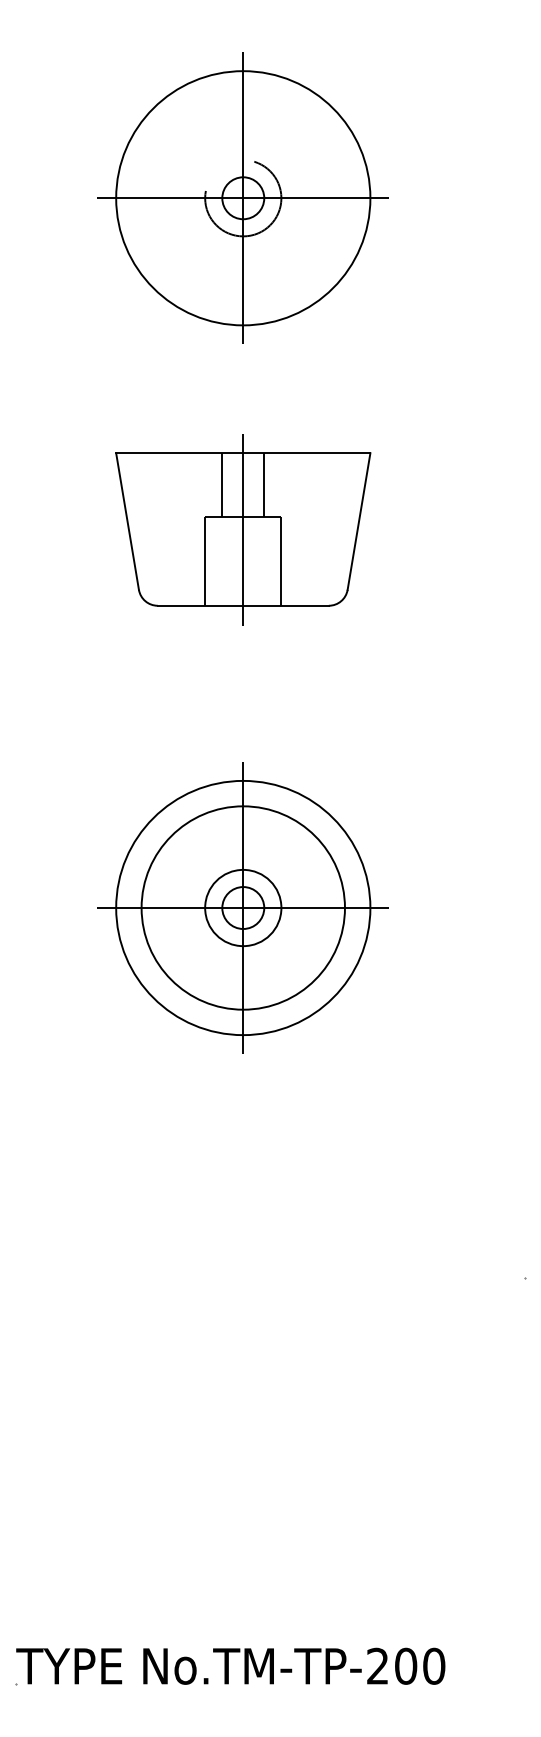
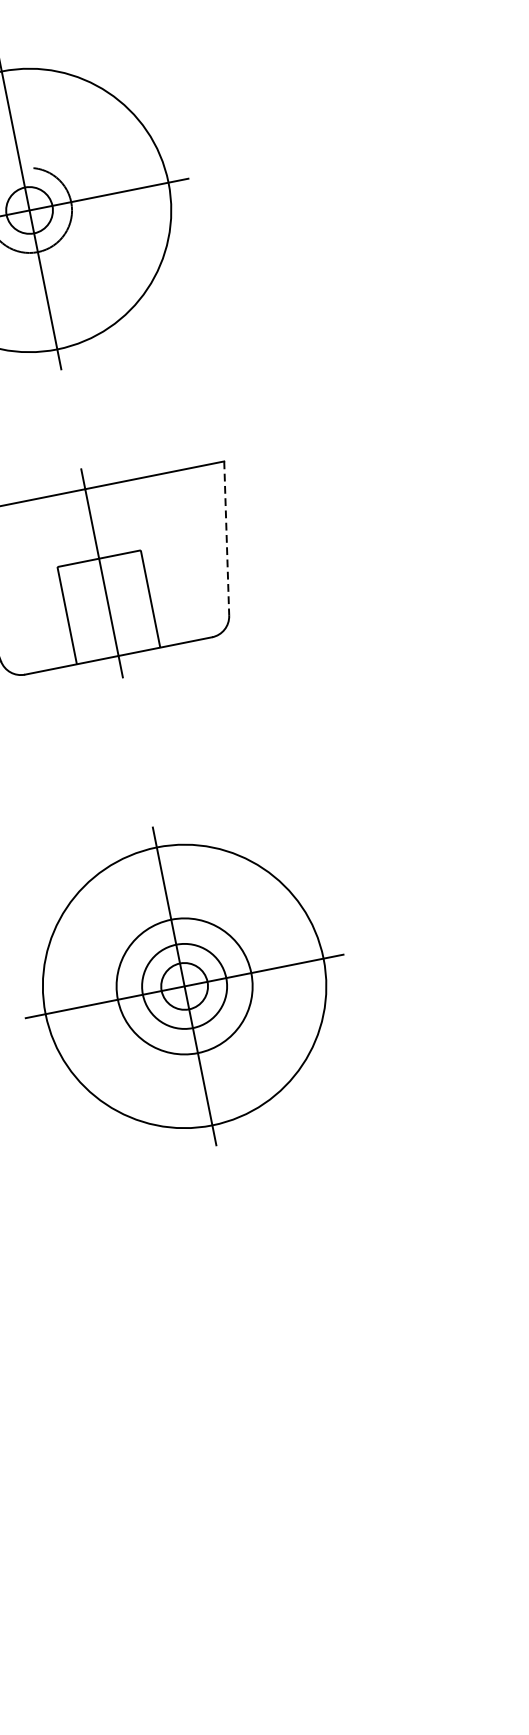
line: (222, 484) -> (69, 527), removed
line: (264, 484) -> (115, 518), removed
line: (358, 522) -> (226, 539), solid -> dashed
circle: (242, 907) -> (183, 986), size x0.6

